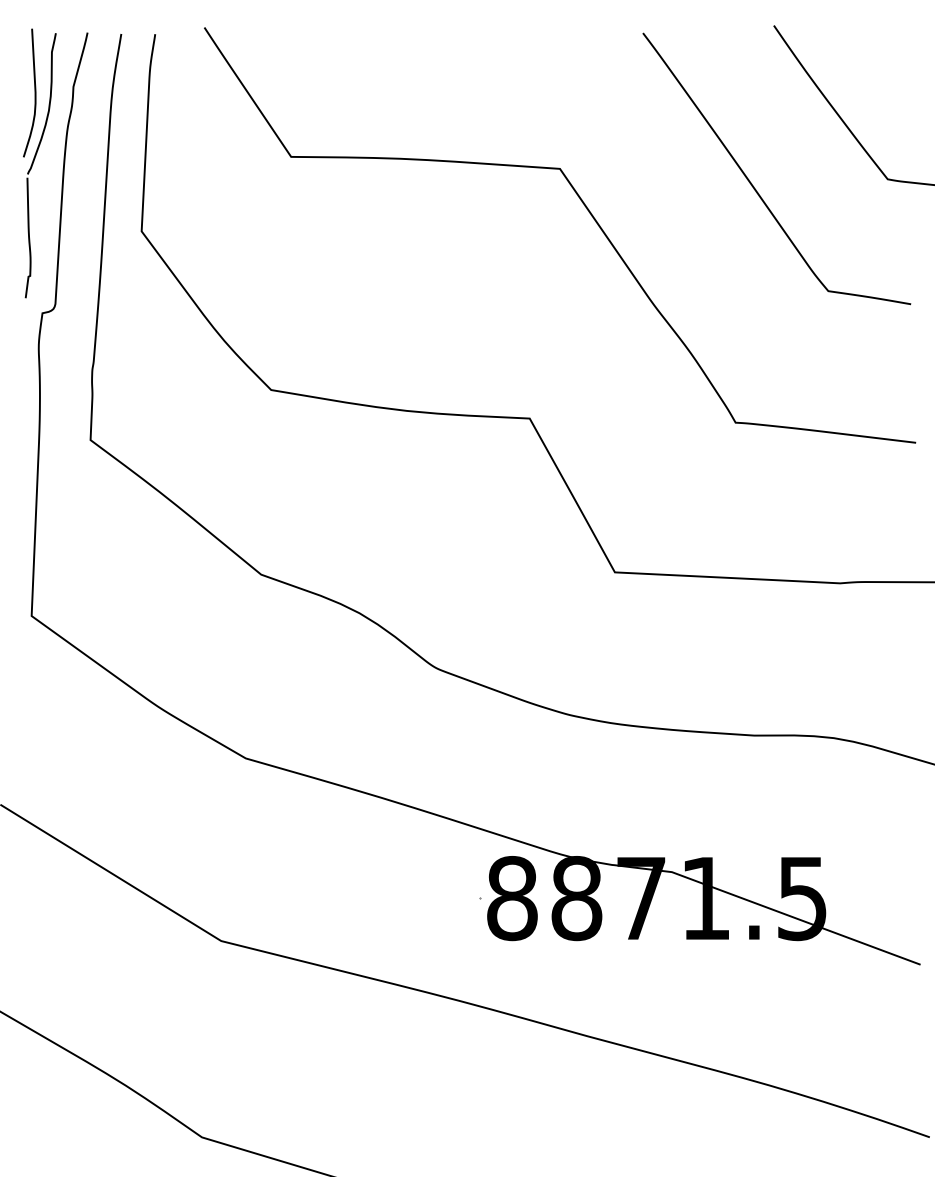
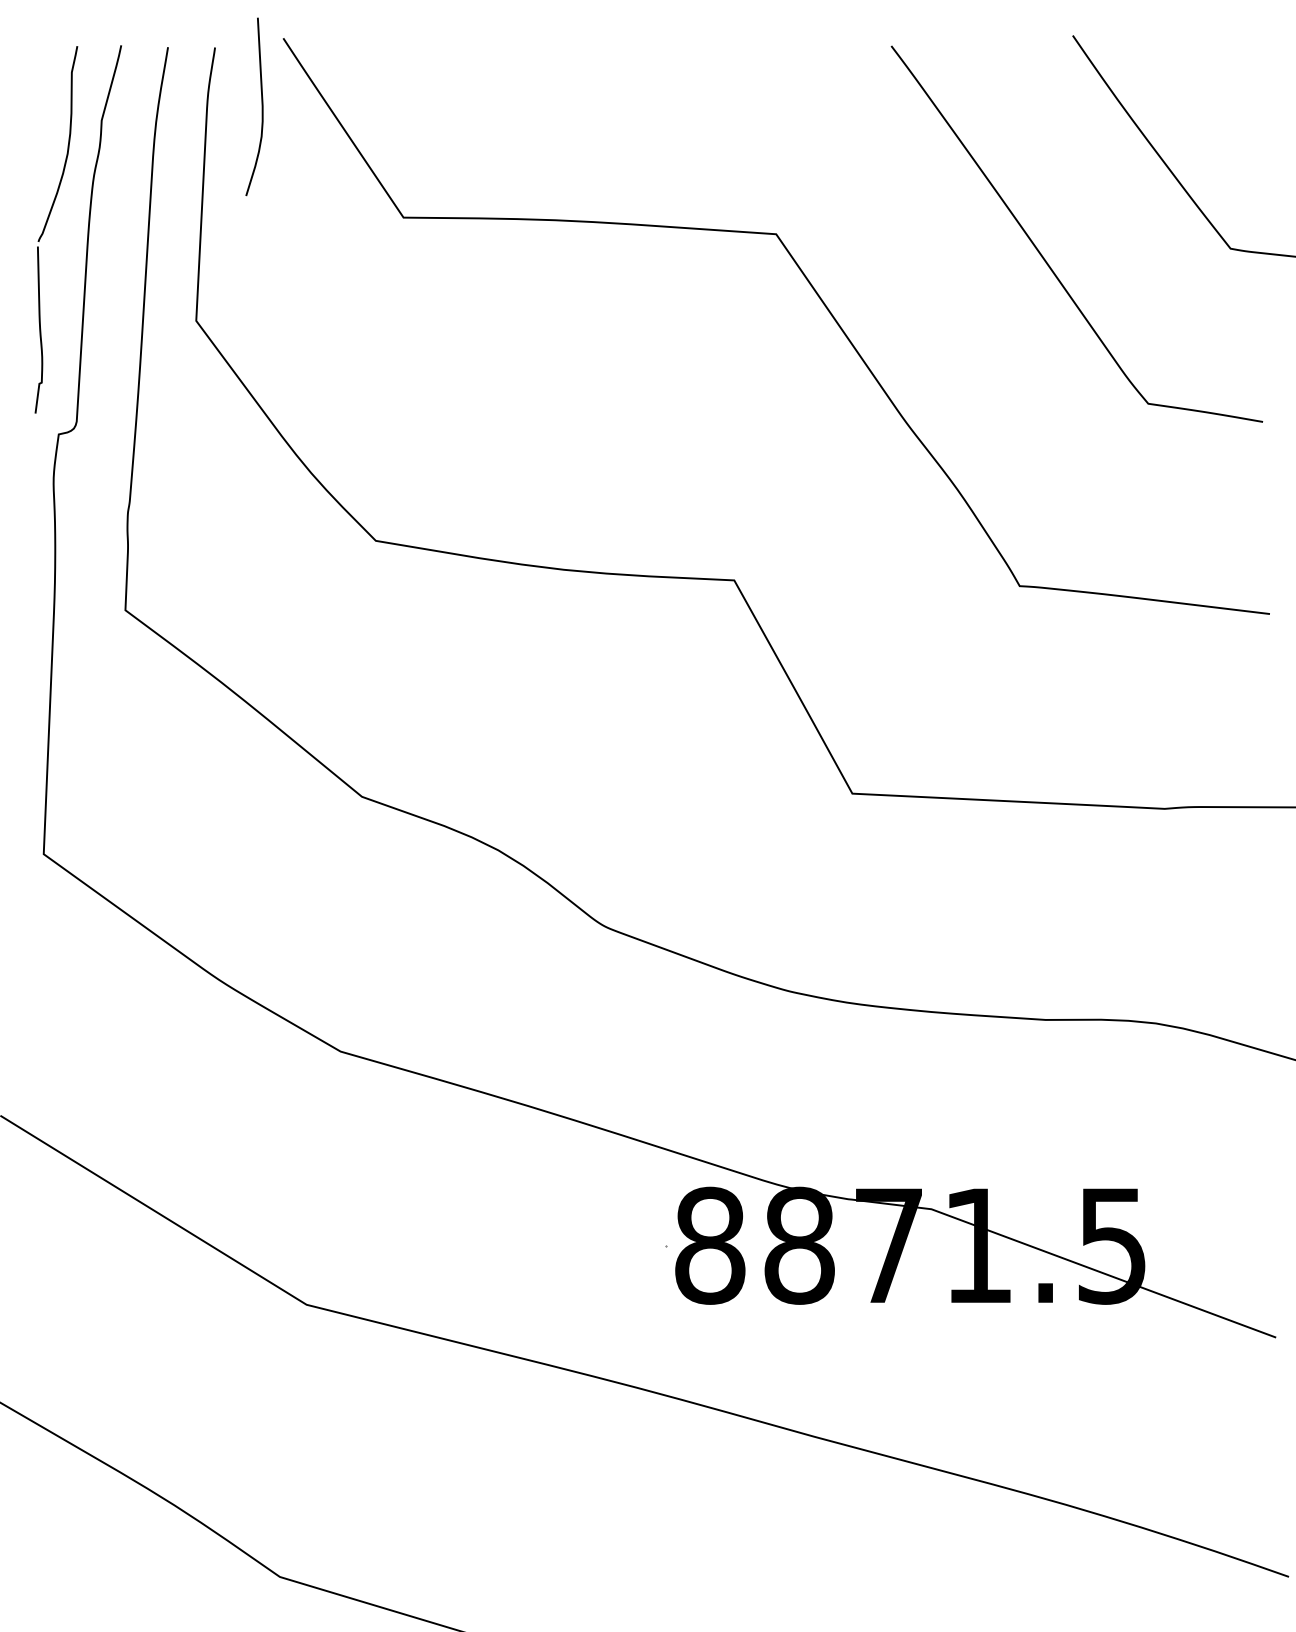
curve: (34, 92) -> (261, 106), moved

